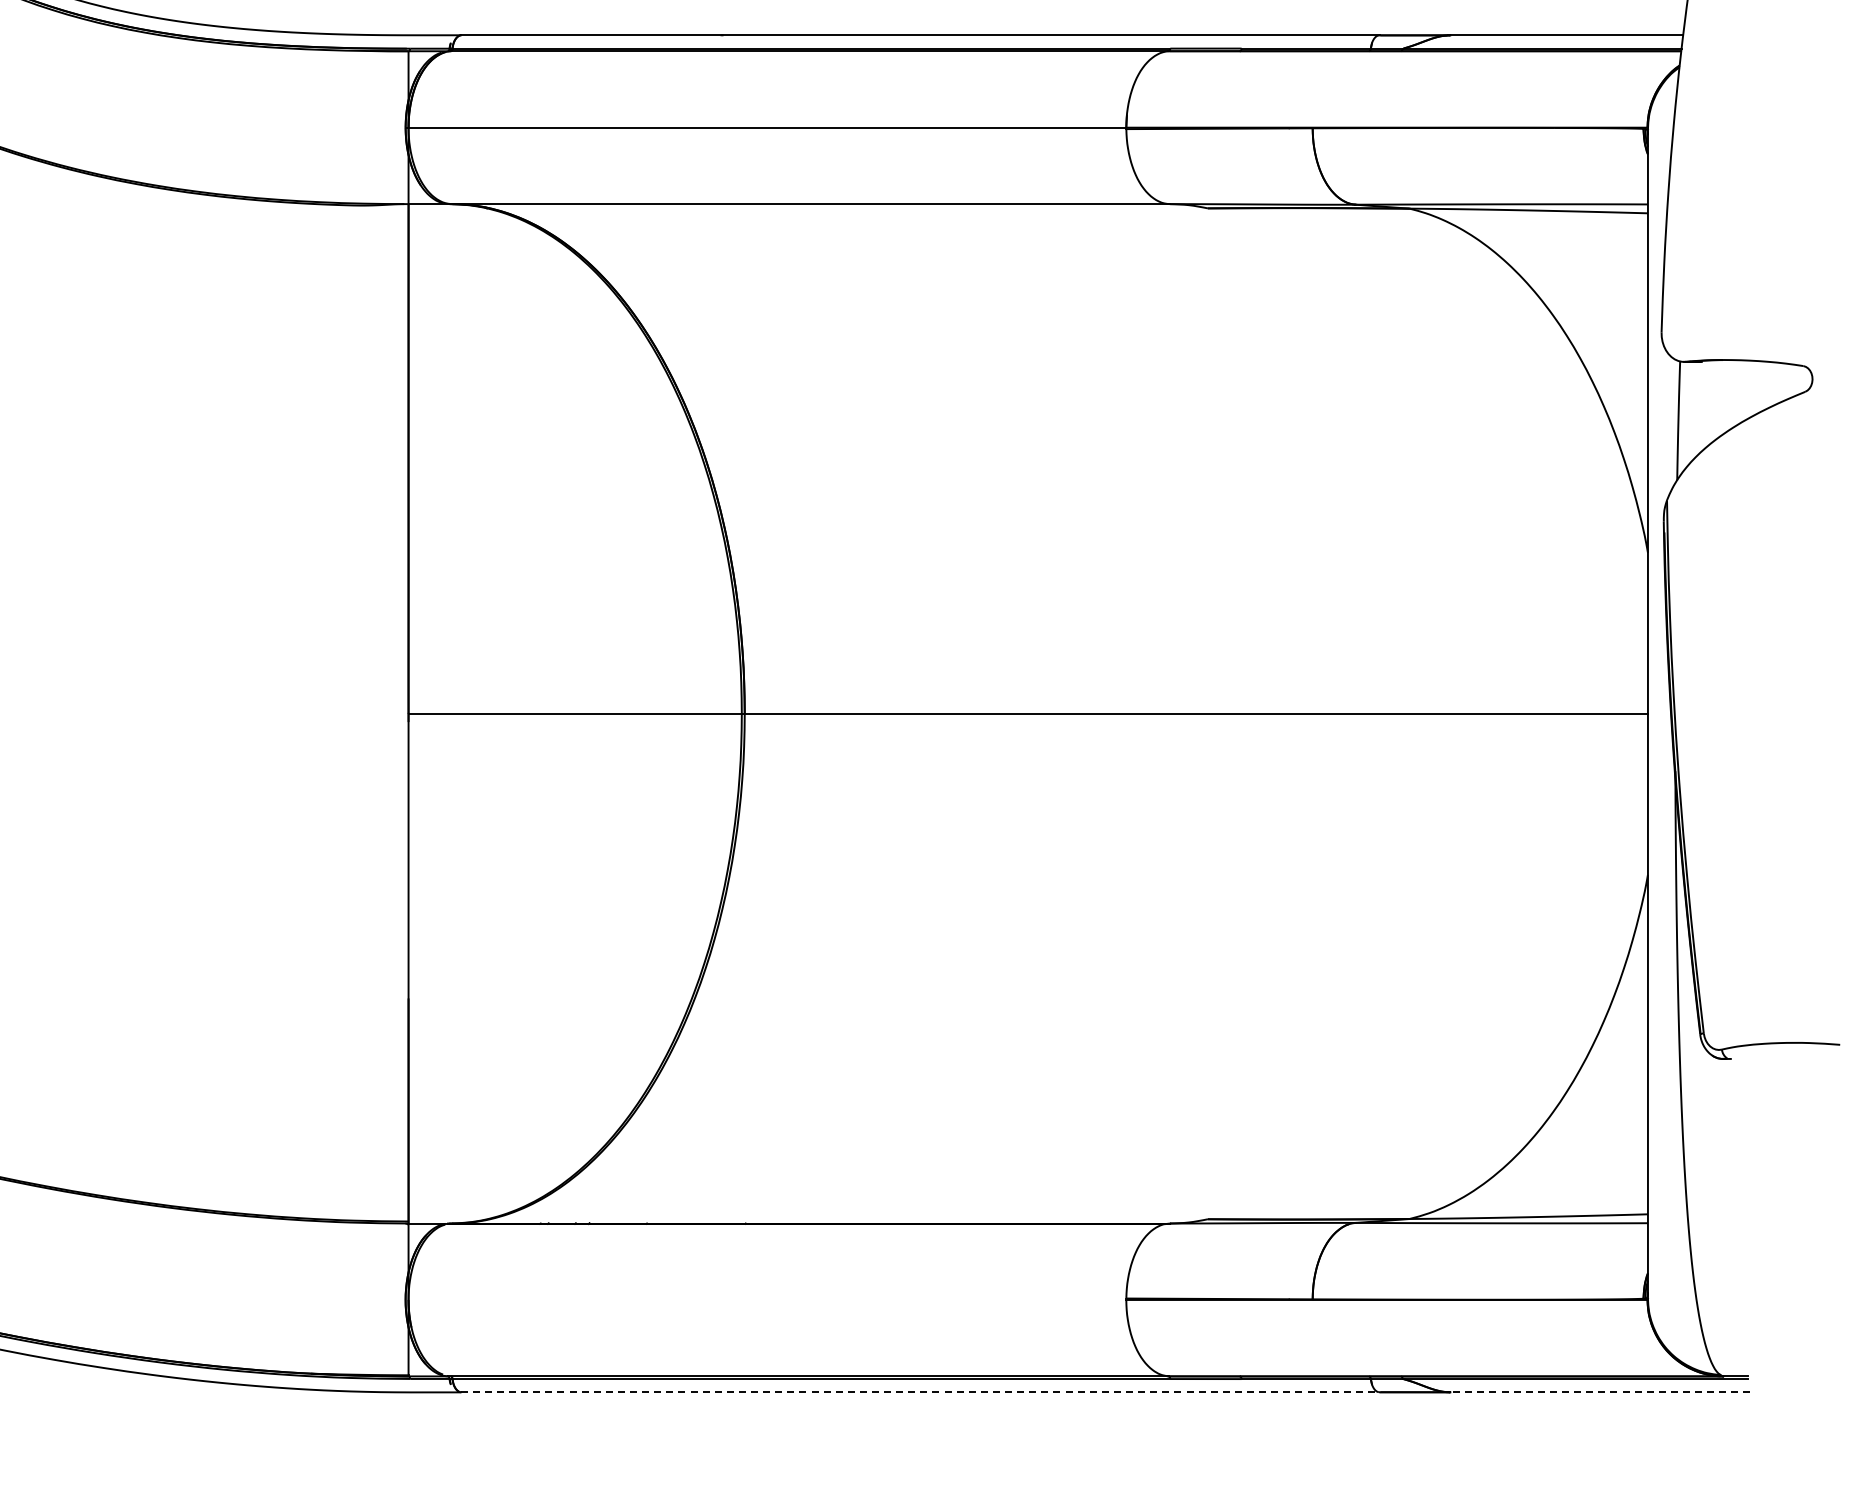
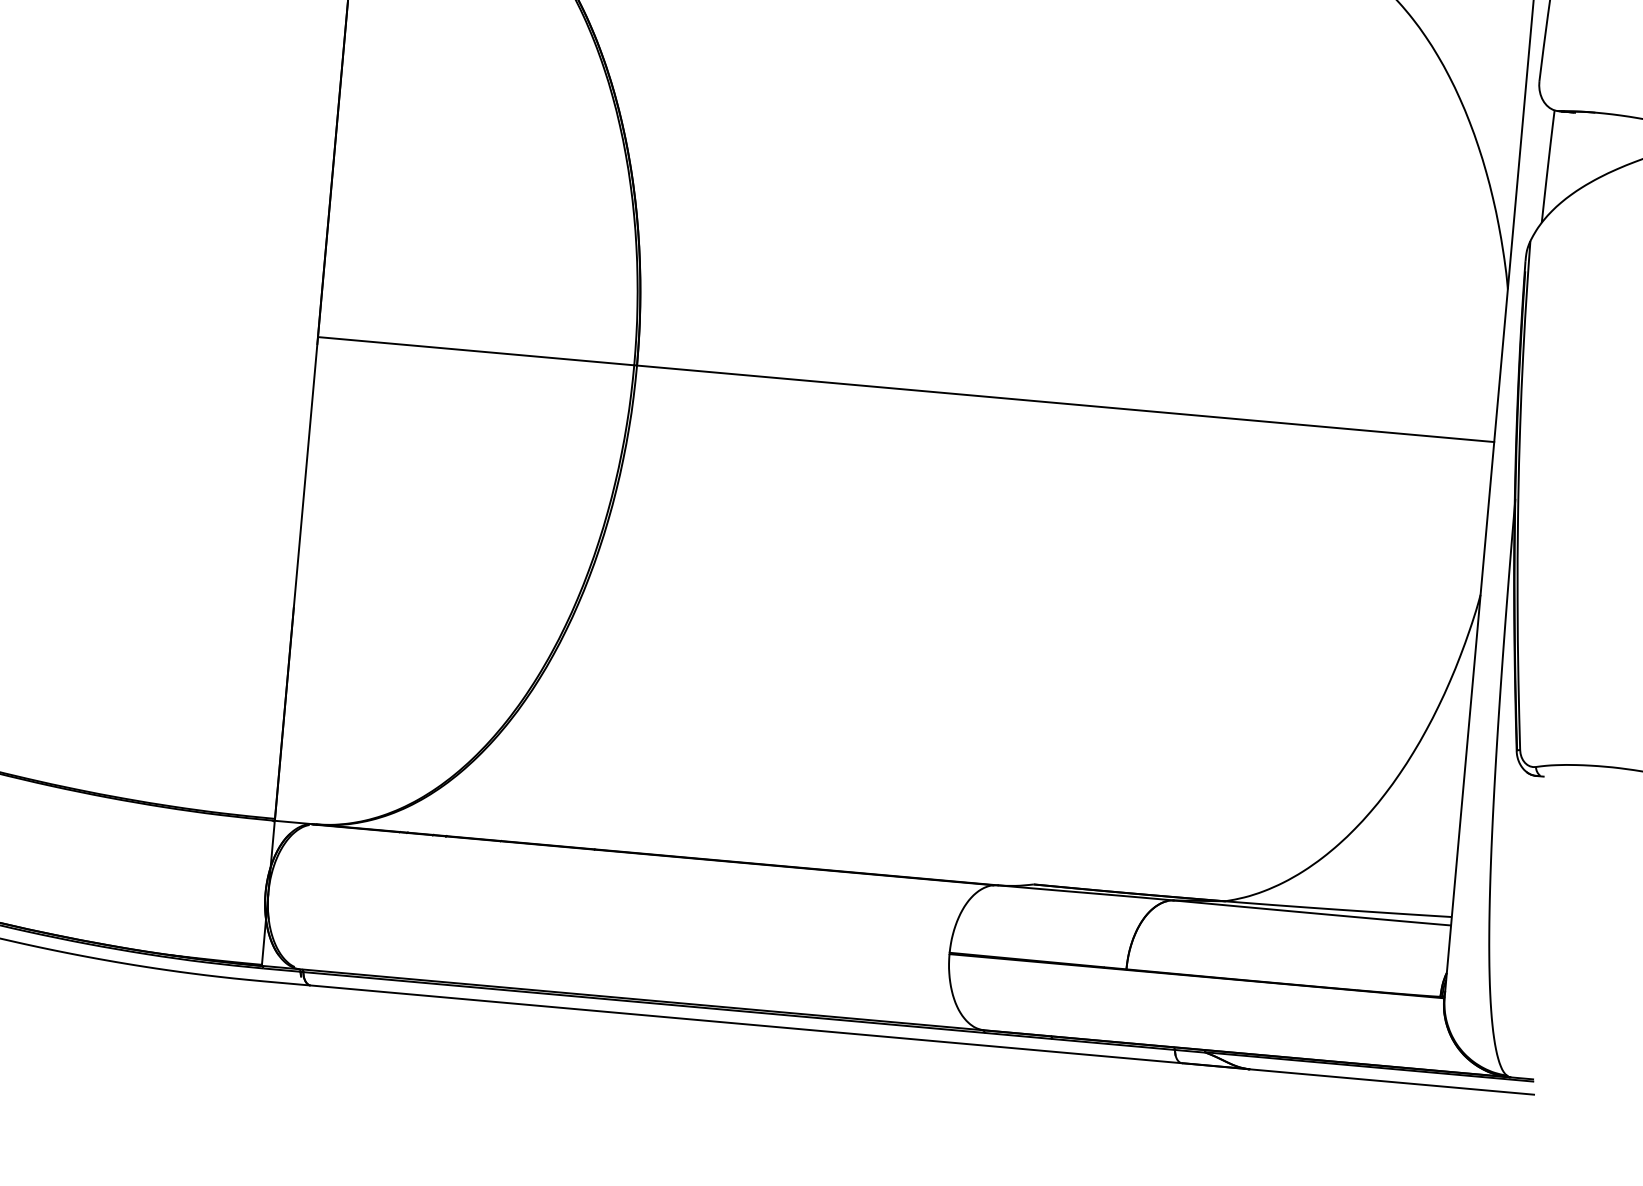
line: (920, 1392) -> (746, 1024), dashed -> solid
line: (1599, 1392) -> (1390, 1082), dashed -> solid

